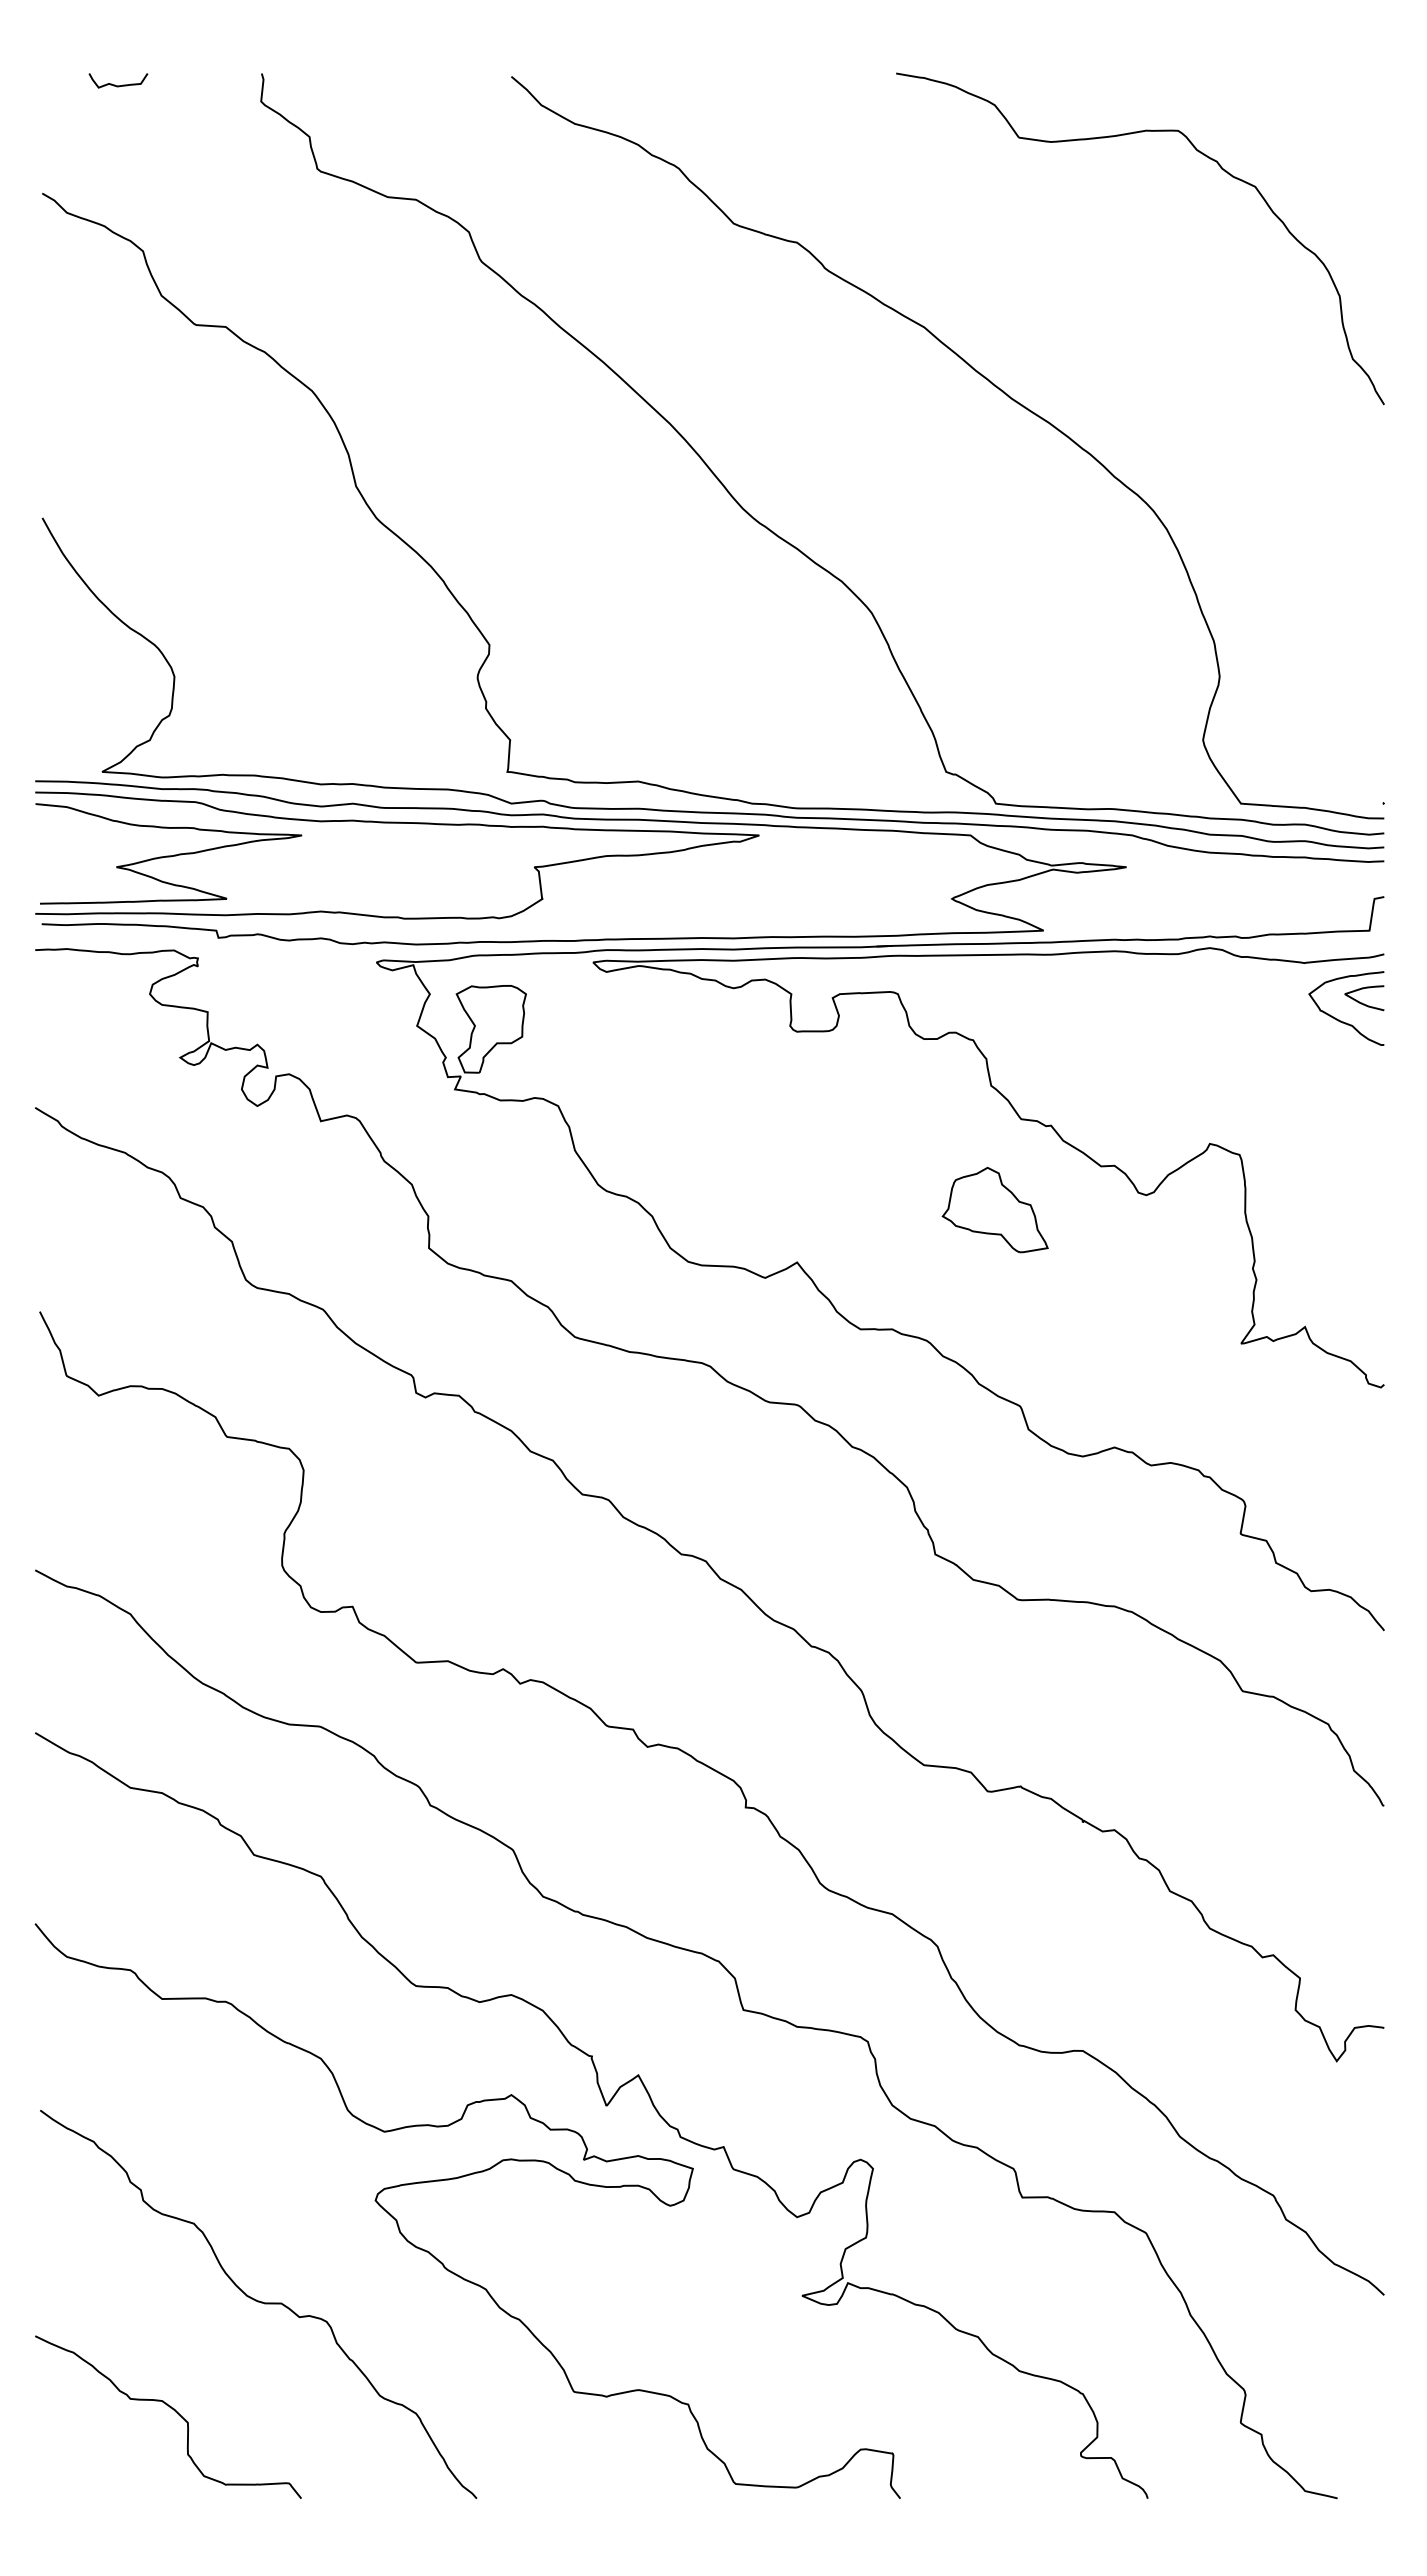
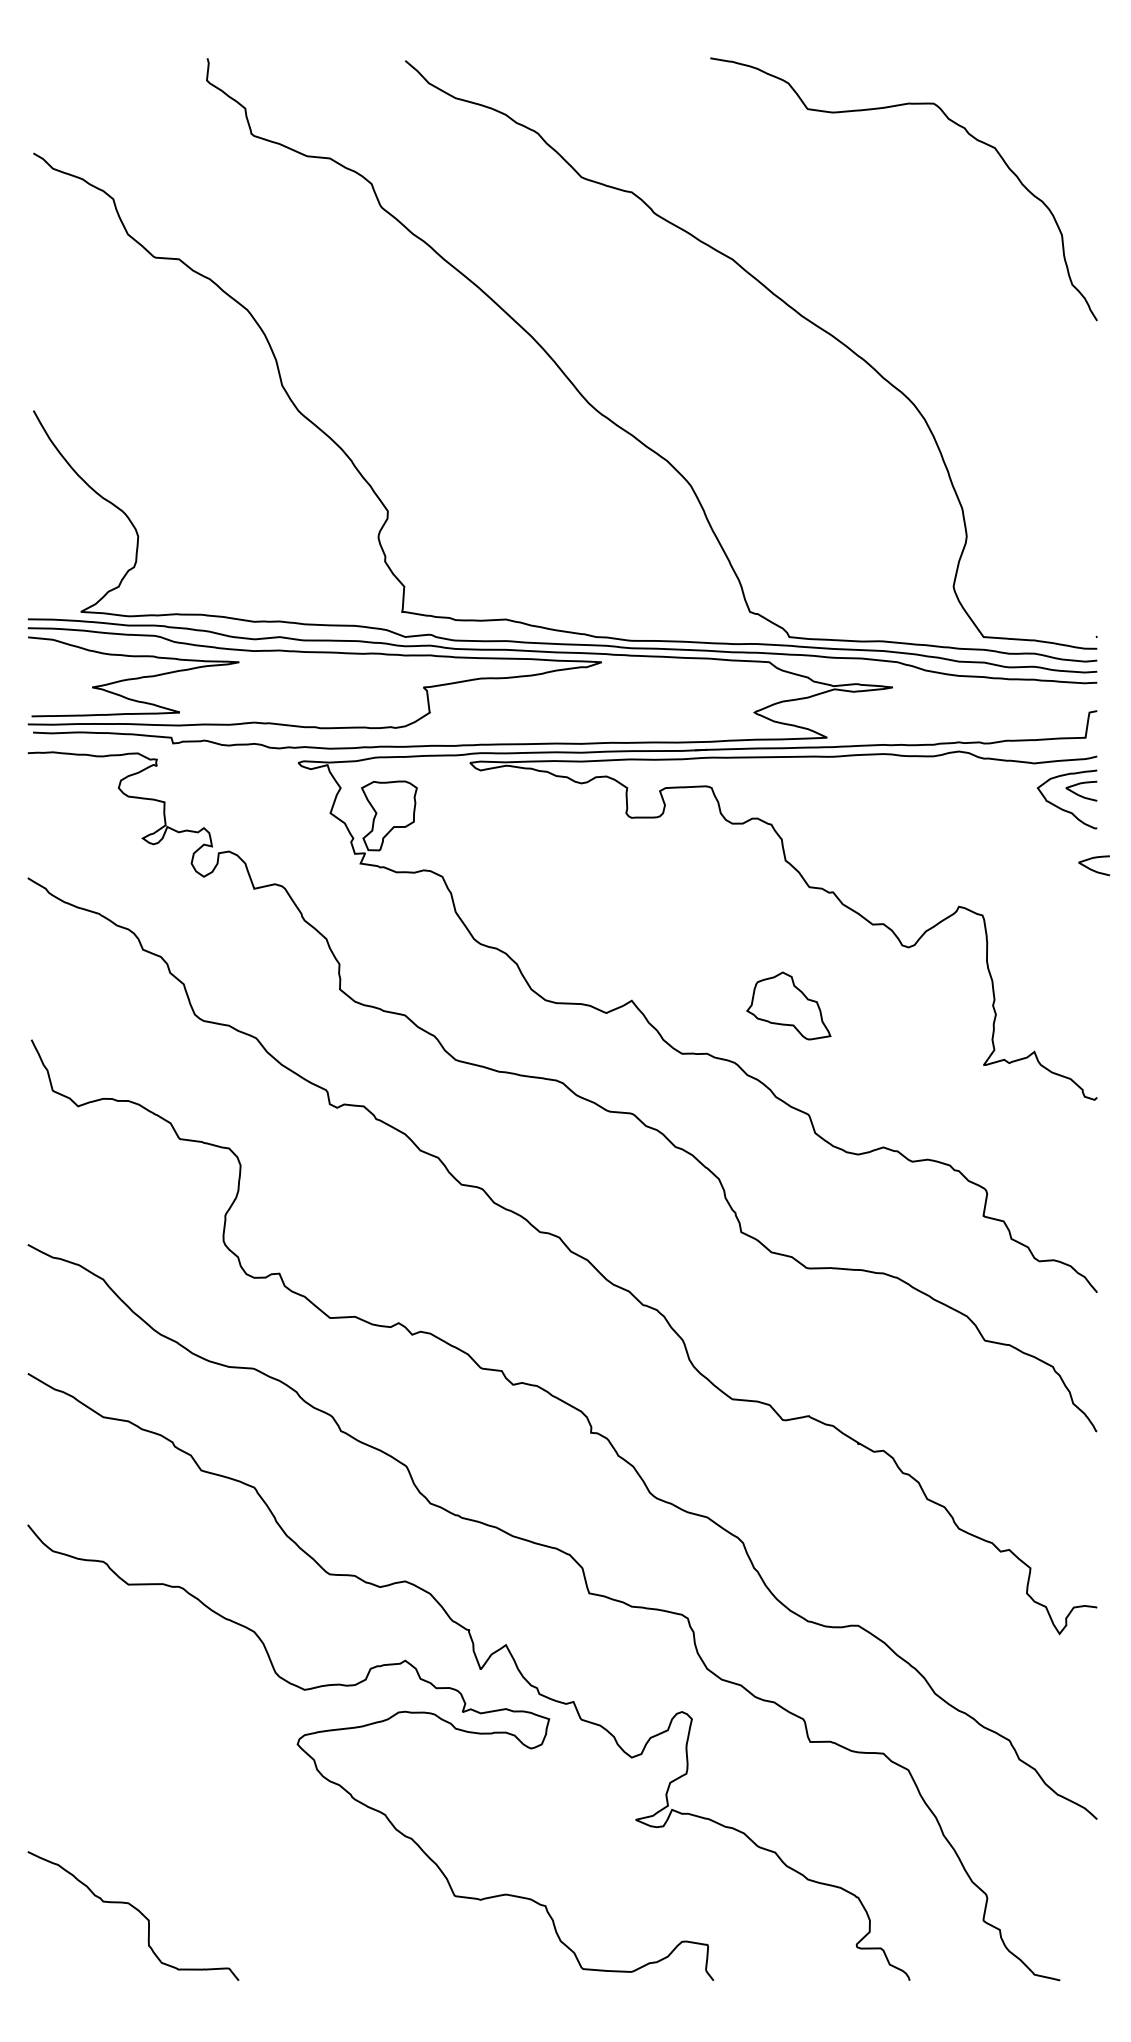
curve: (115, 84) -> (91, 66), removed
curve: (1378, 1096) -> (1092, 869), added
part: (994, 1209) -> (788, 1005), moved
curve: (258, 2302) -> (204, 1825), removed

